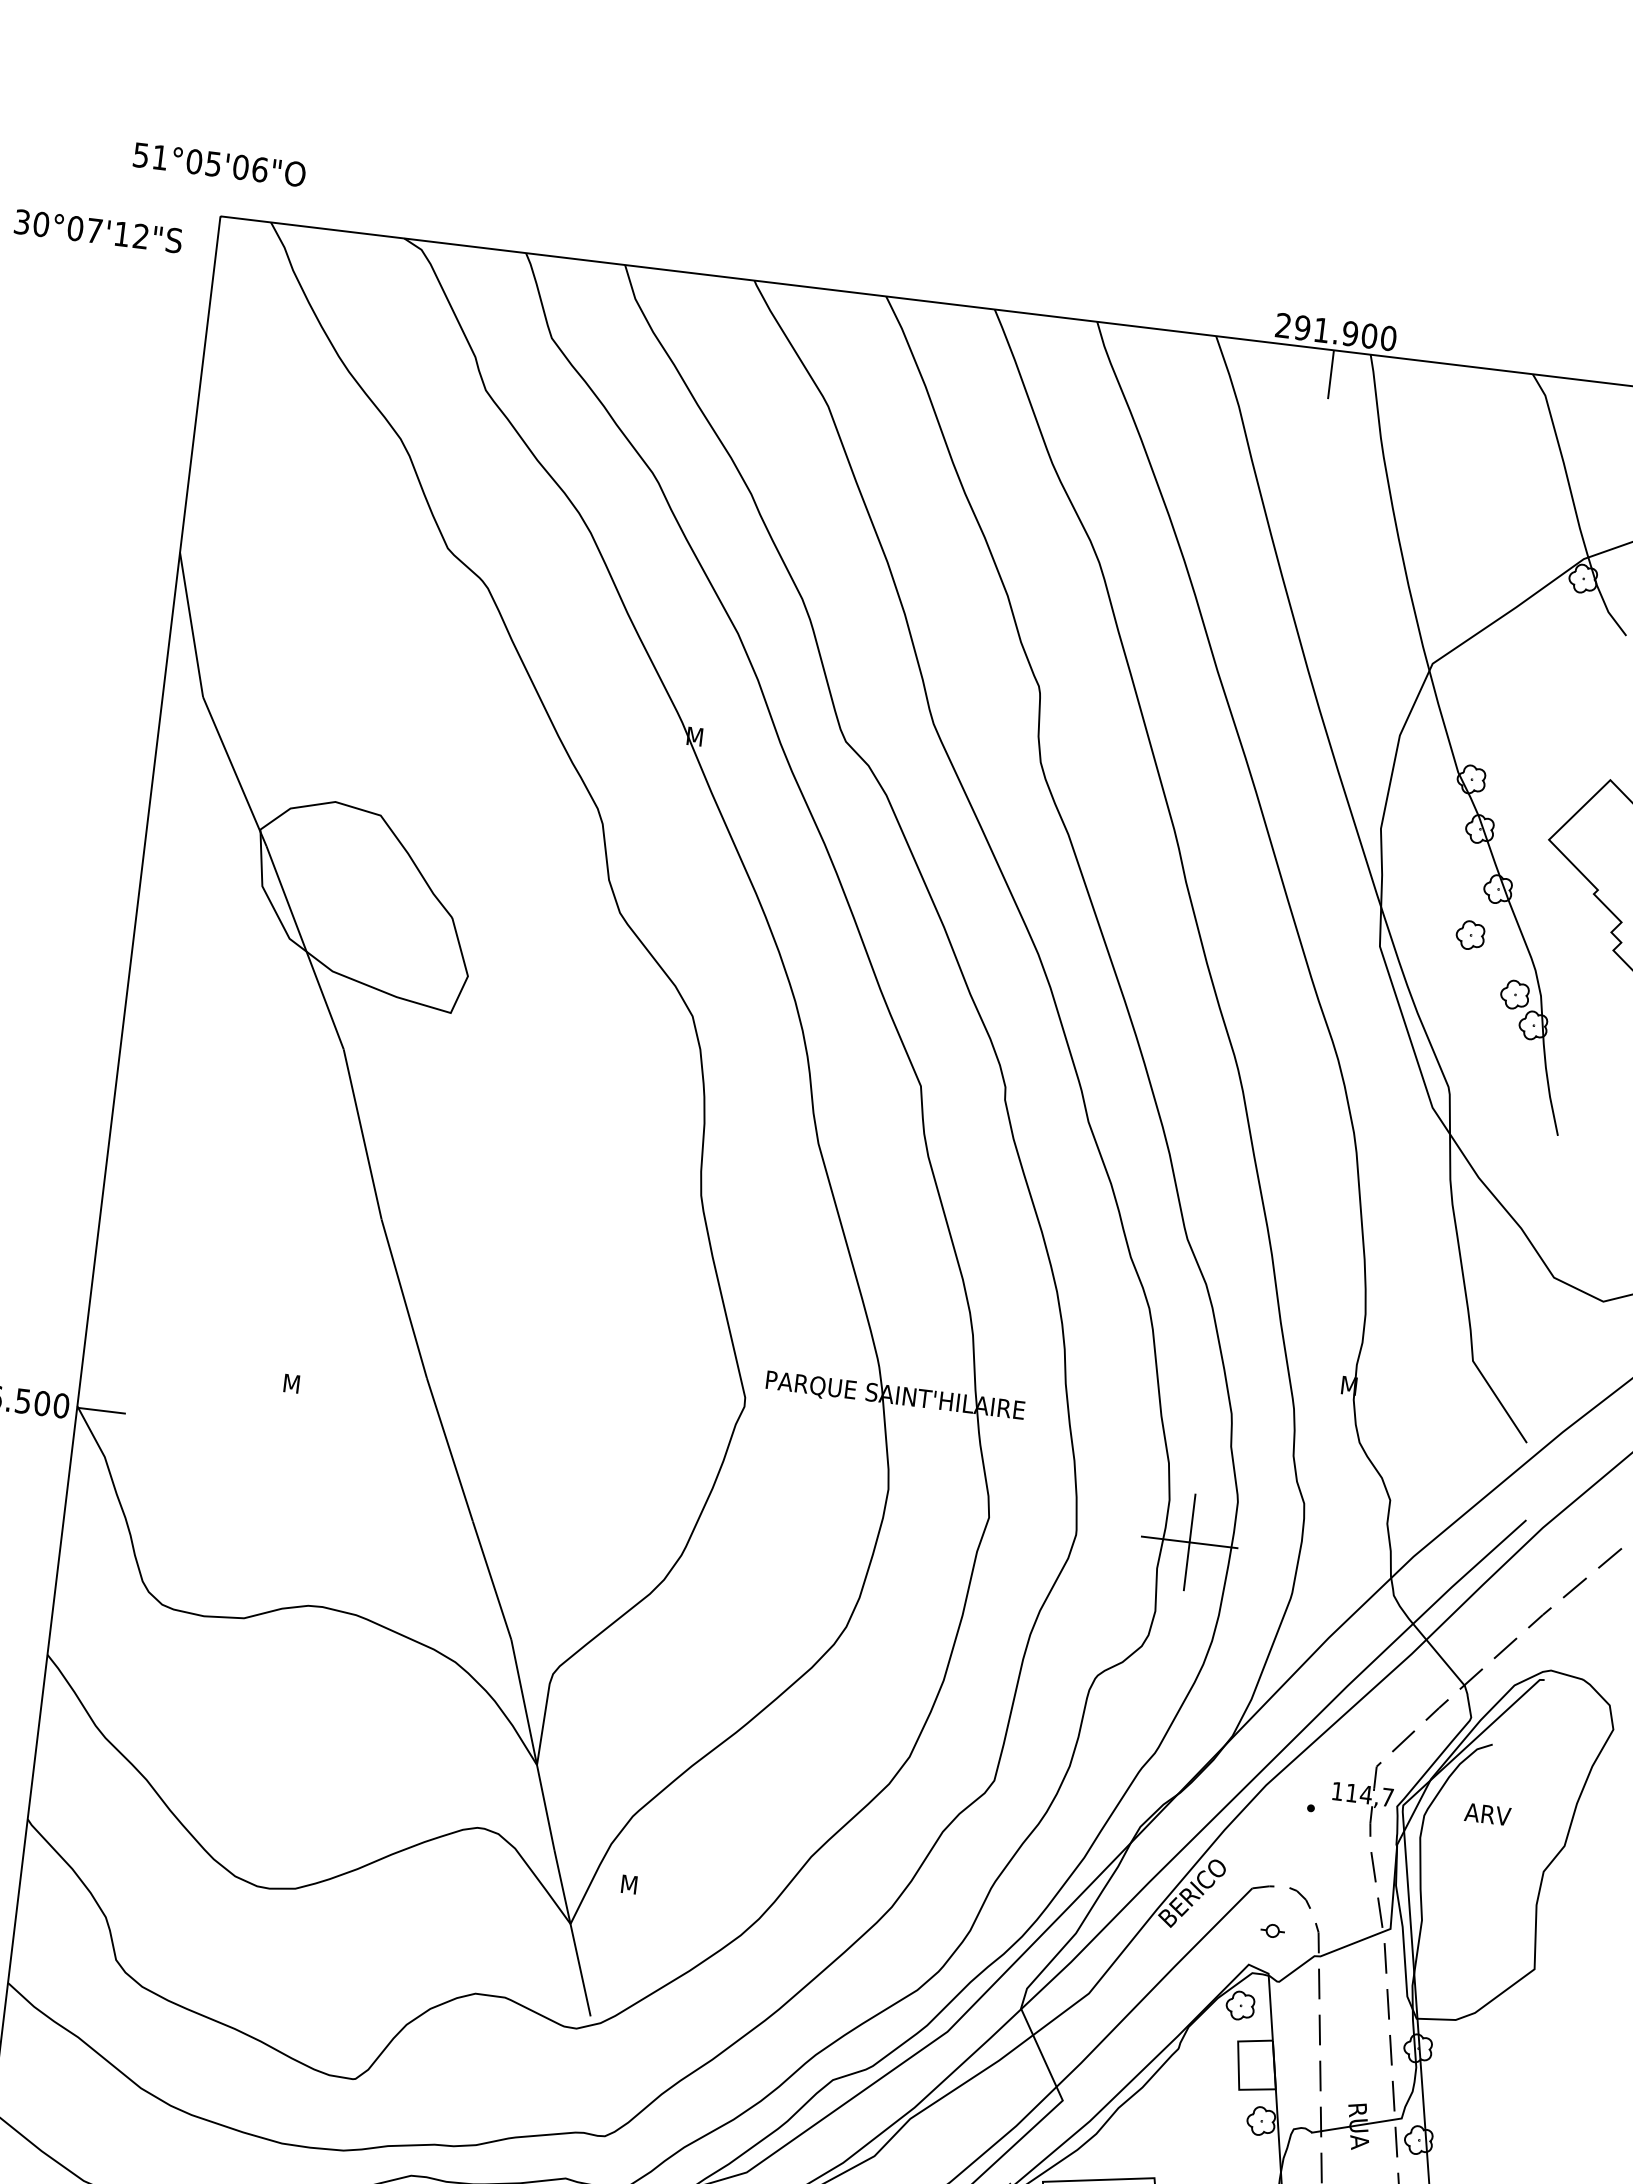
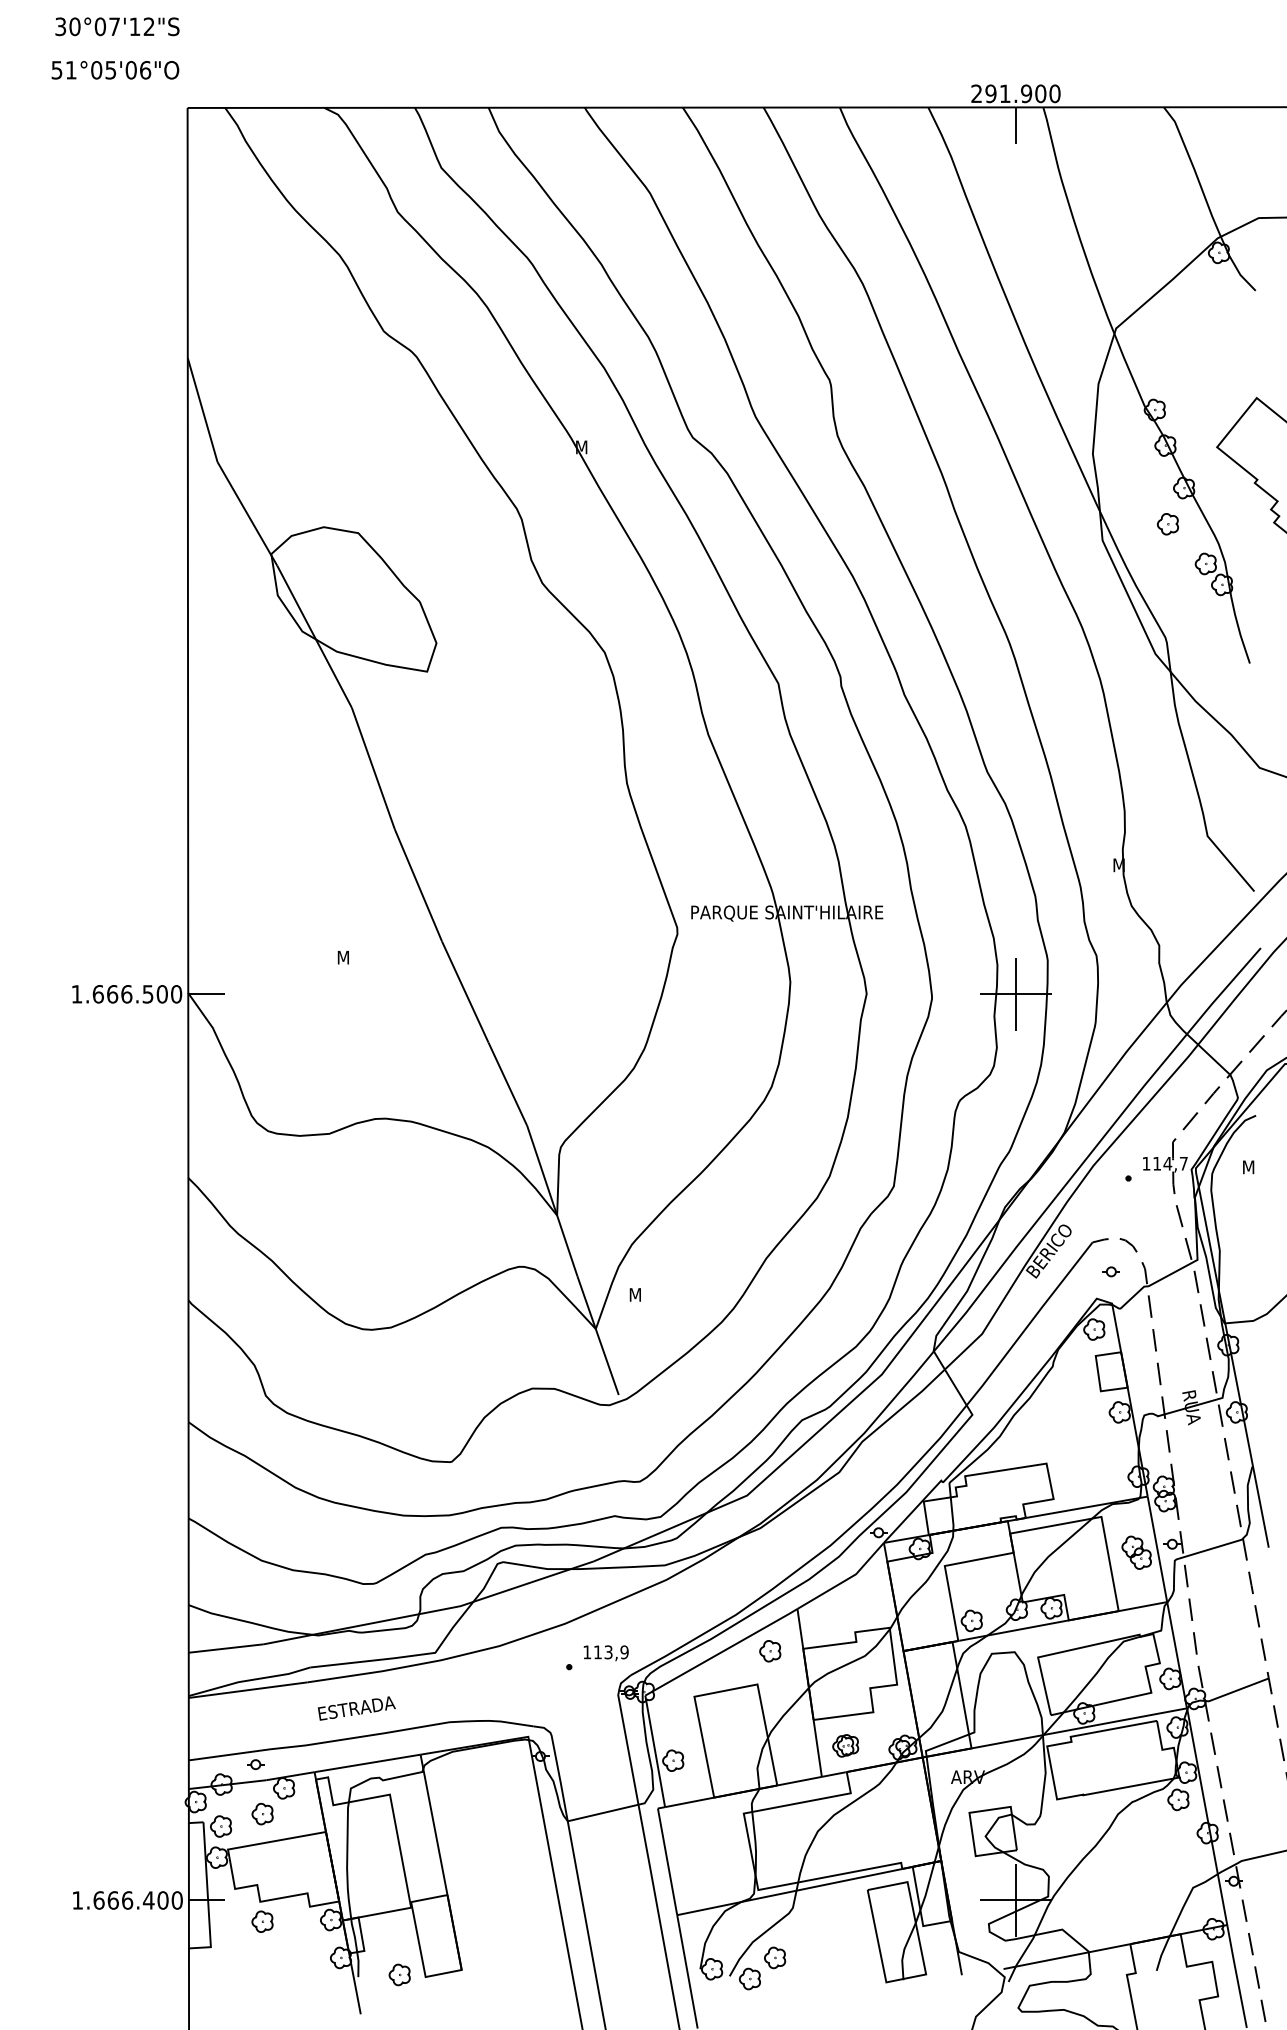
text: (219, 165) -> (115, 70), moved
text: (98, 230) -> (117, 26), moved
text: (1487, 1814) -> (1258, 1167), ARV -> M

